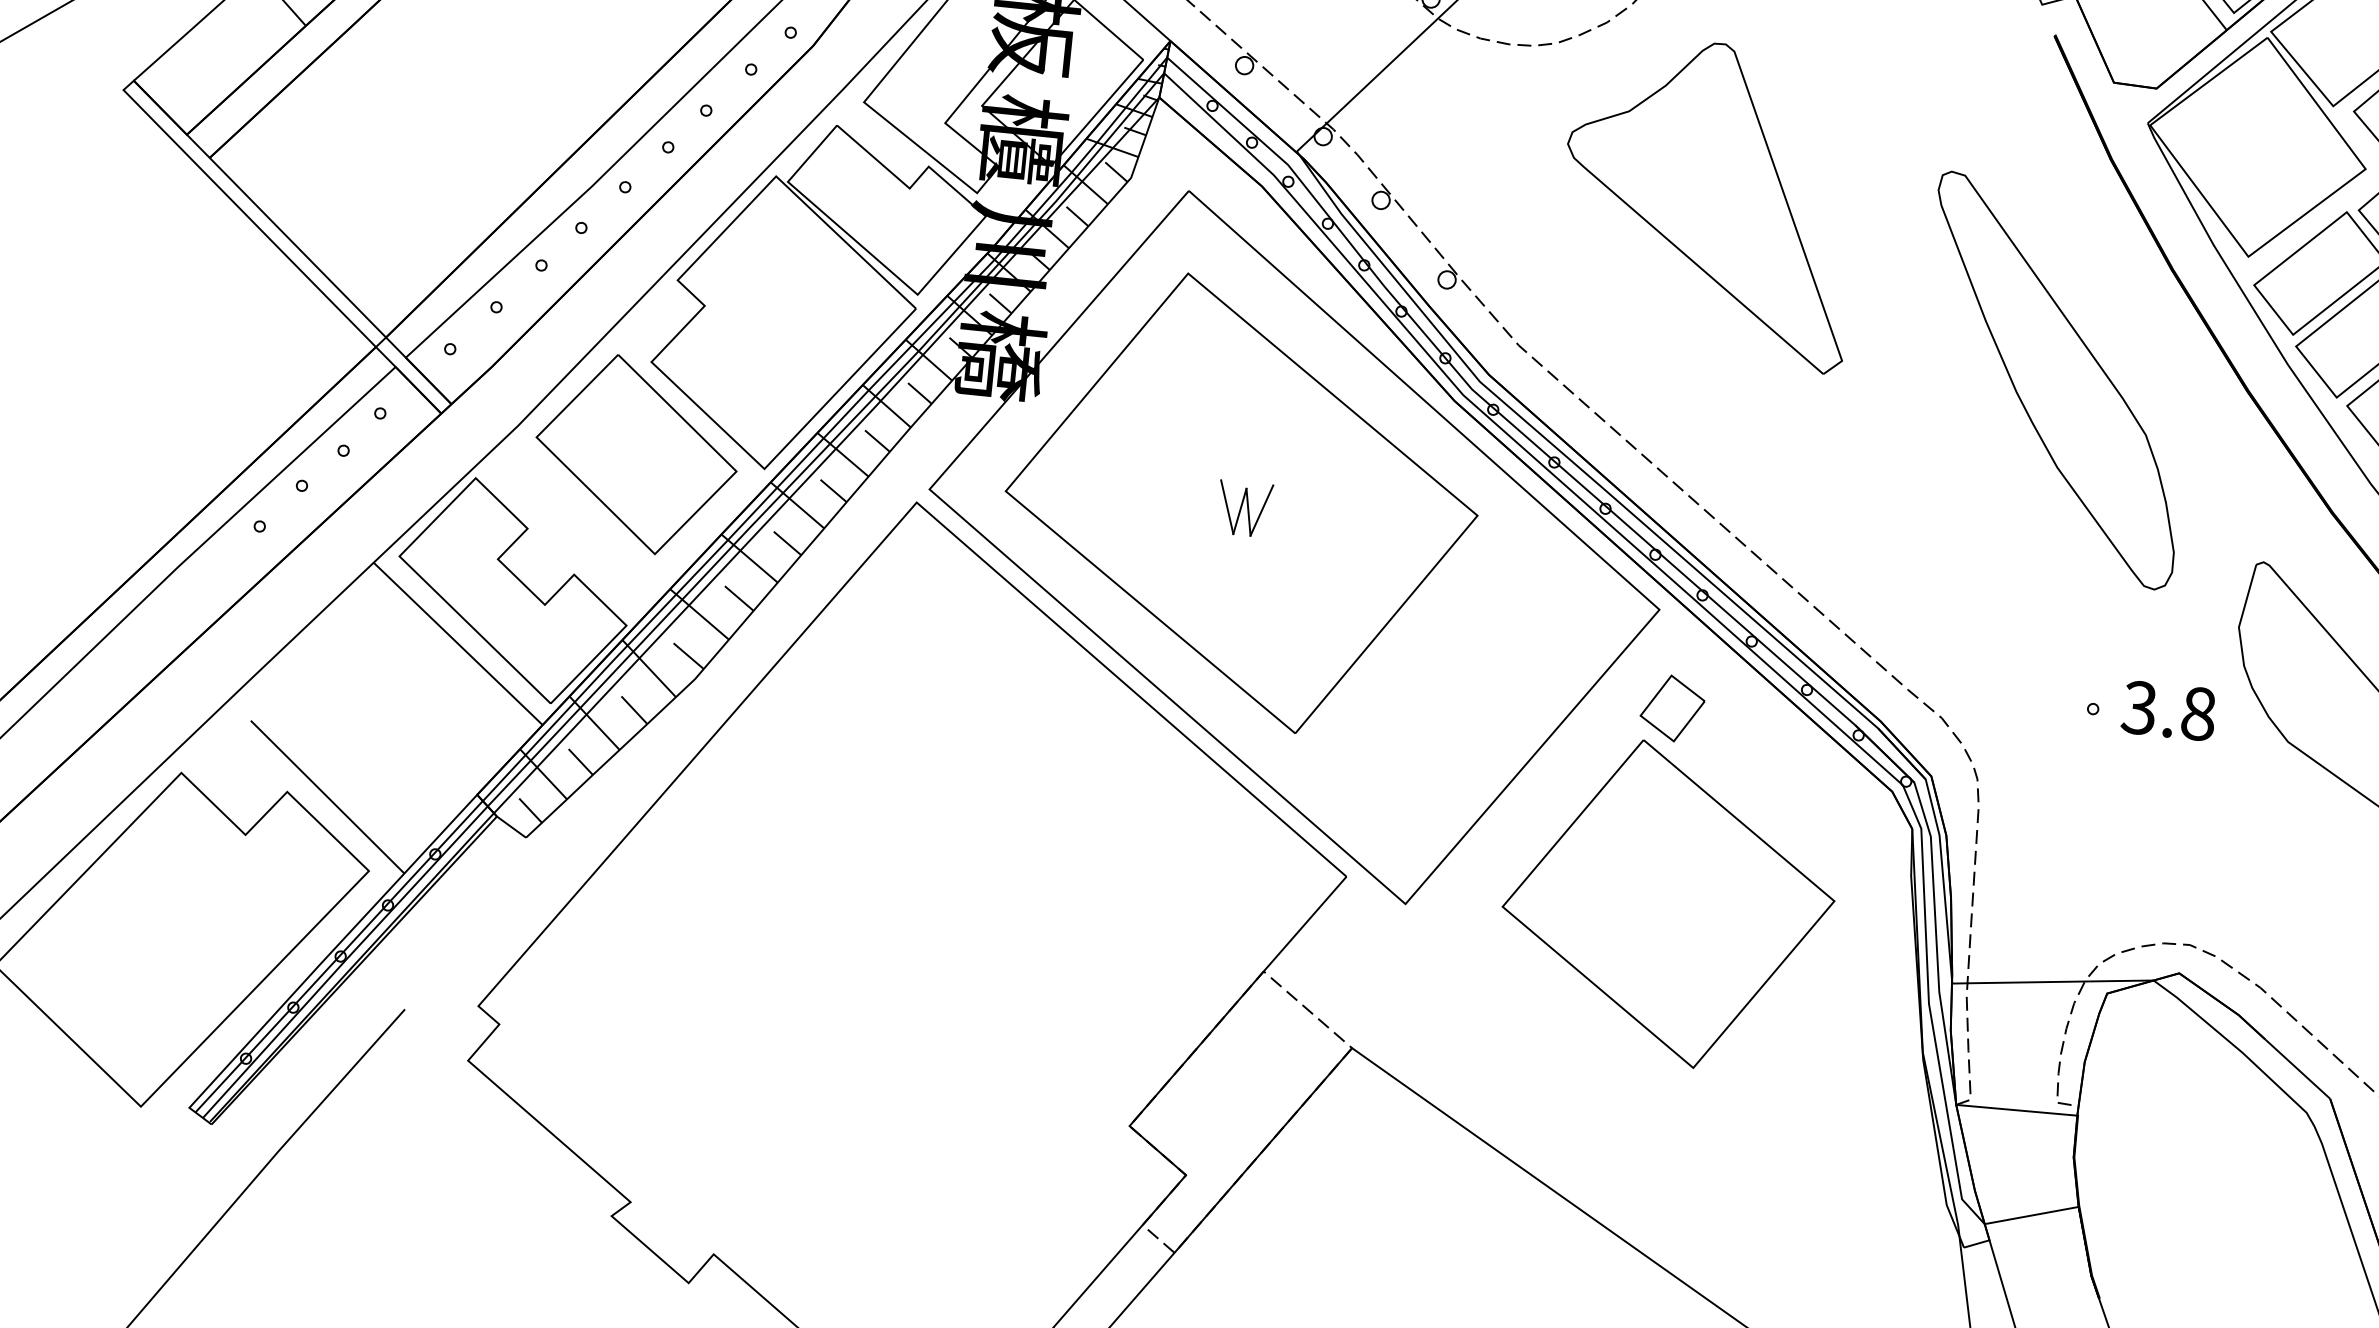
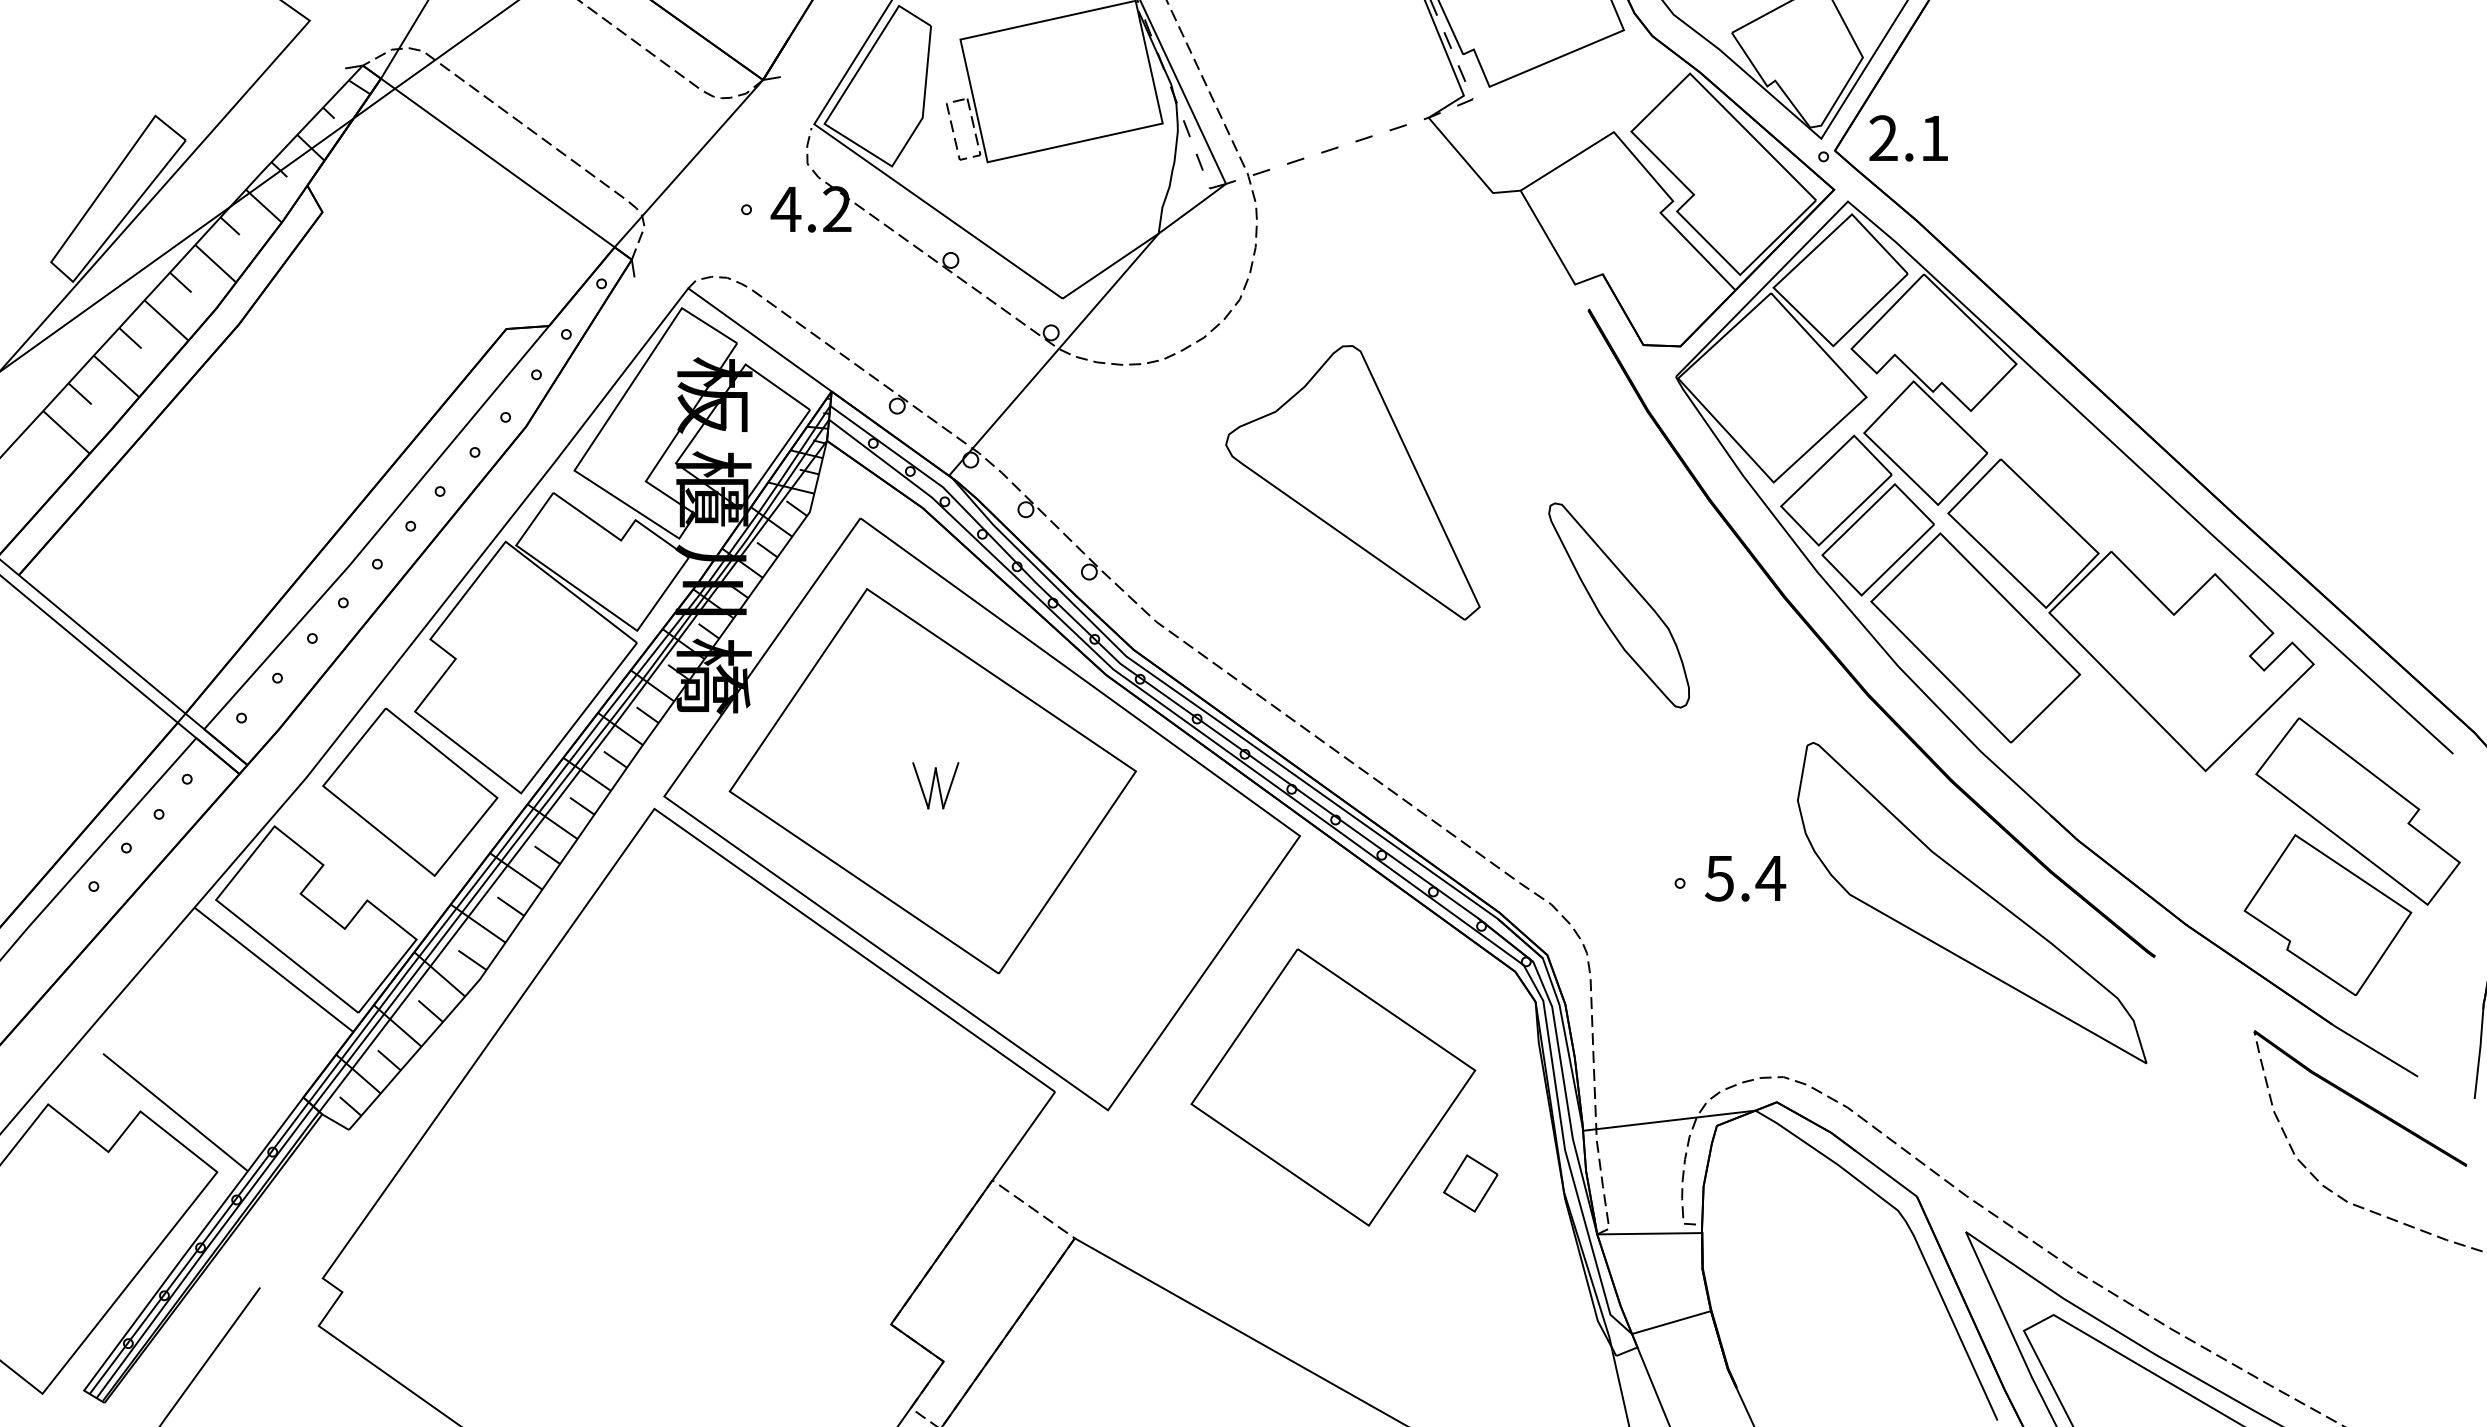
part: (1709, 202) -> (1352, 482), moved
part: (2054, 380) -> (1618, 605), size x0.6
part: (1672, 708) -> (1470, 1183), moved
text: (2169, 711) -> (1745, 878), 3.8 -> 5.4

